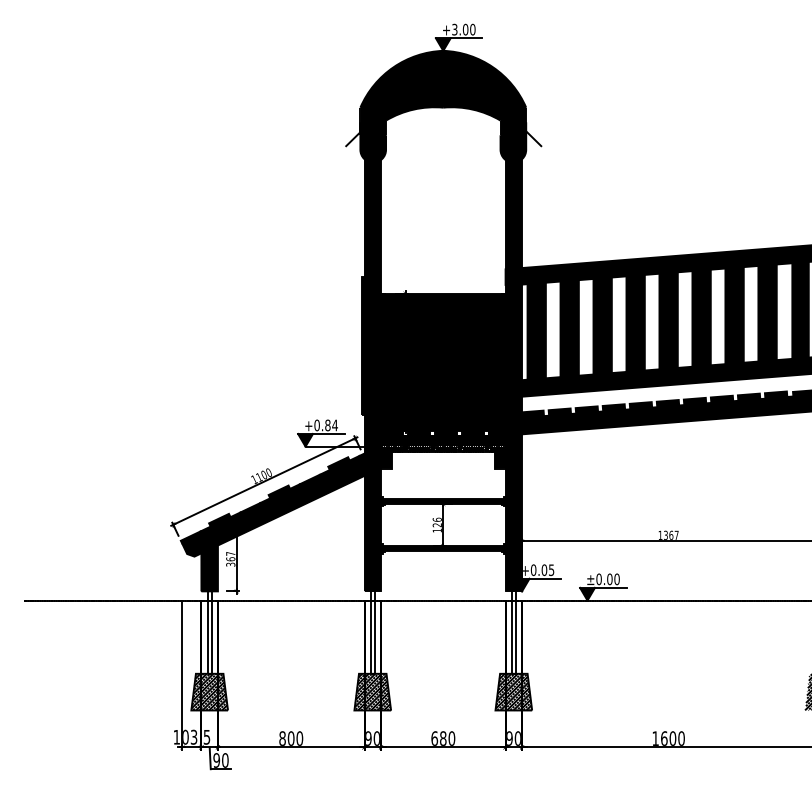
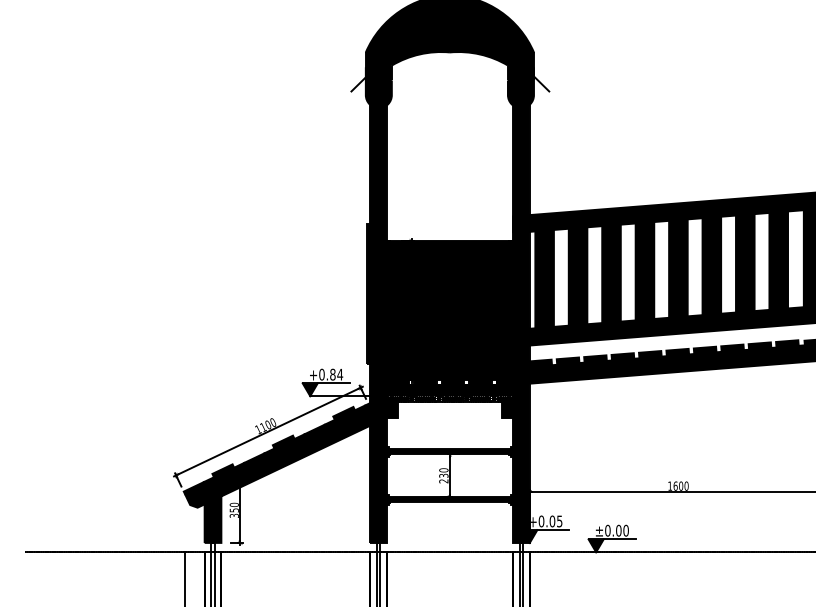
text: (436, 524) -> (443, 475), 126 -> 230
text: (670, 534) -> (680, 485), 1367 -> 1600
text: (230, 556) -> (234, 507), 367 -> 350

